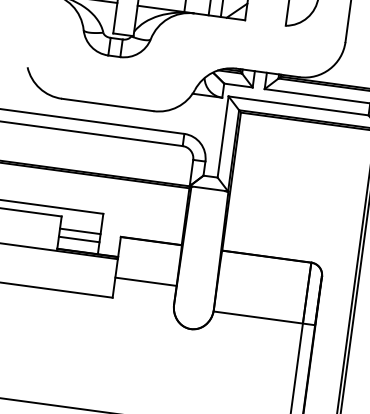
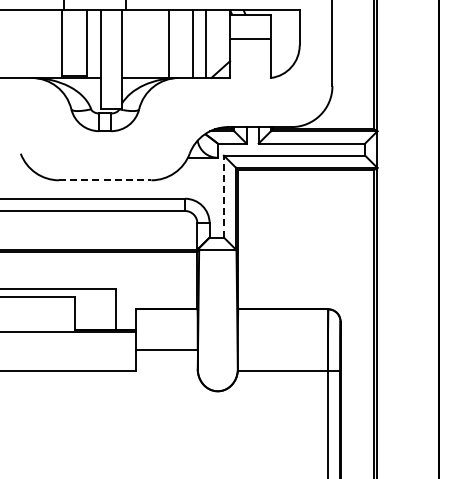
line: (107, 105) -> (105, 180), solid -> dashed
line: (222, 136) -> (223, 196), solid -> dashed
line: (79, 231) -> (94, 309), removed
line: (78, 239) -> (94, 317), removed

